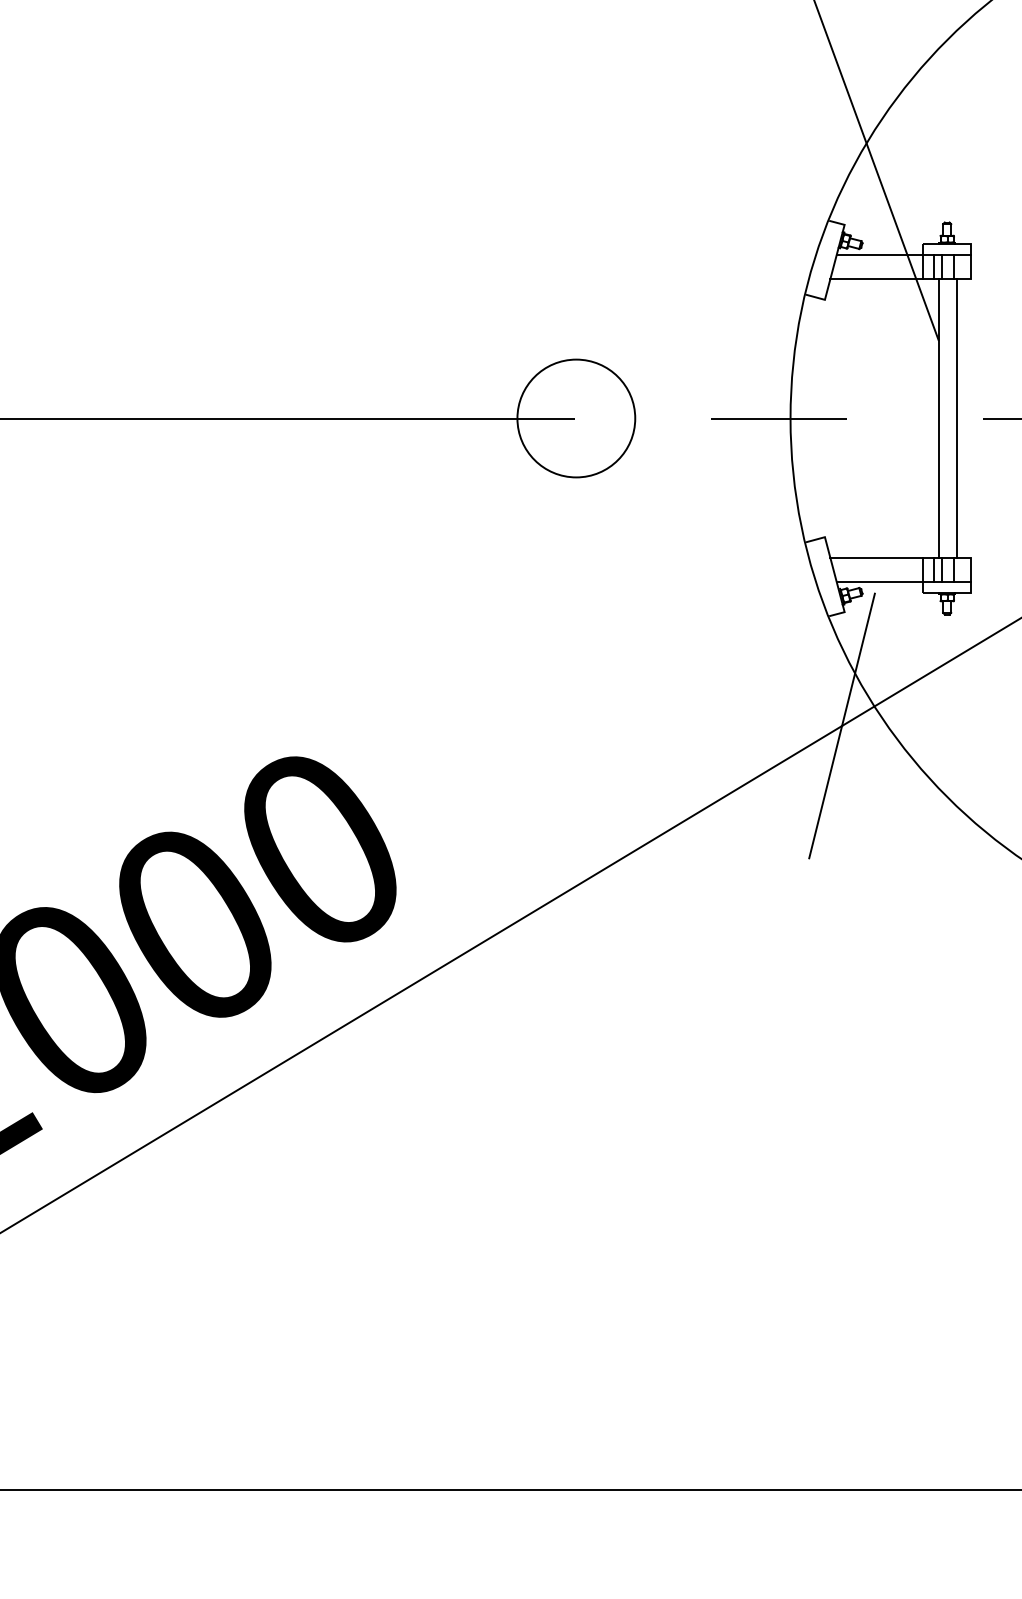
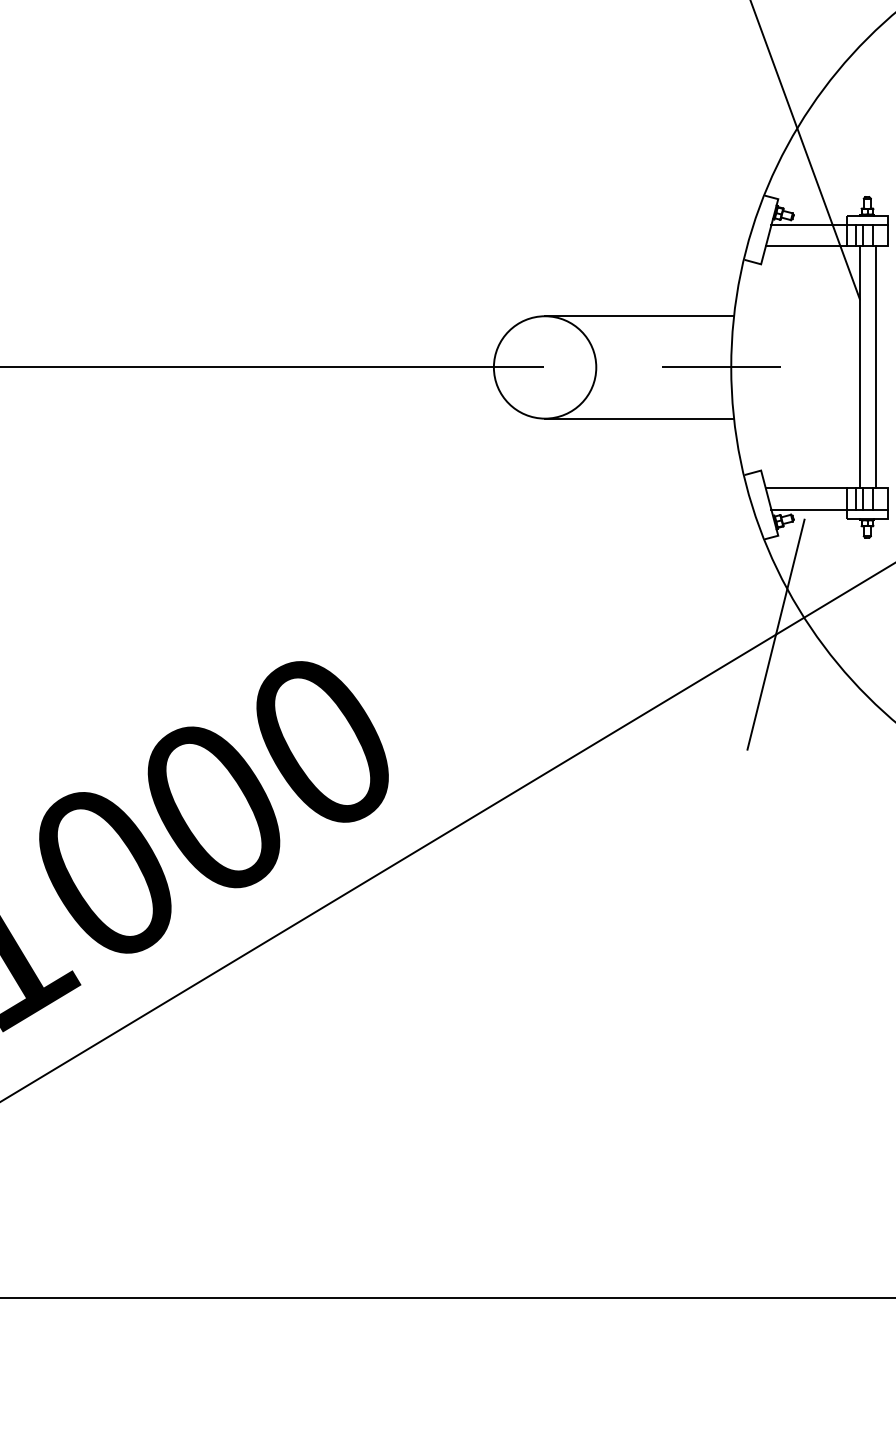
line: (684, 359) -> (639, 316), added
line: (684, 477) -> (639, 418), added

